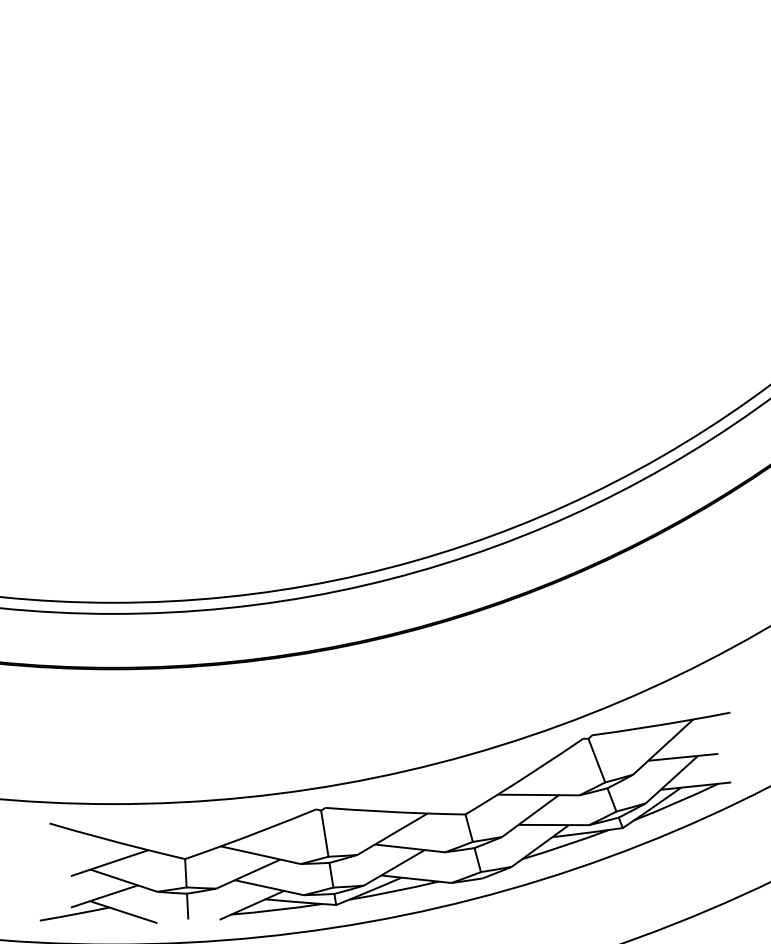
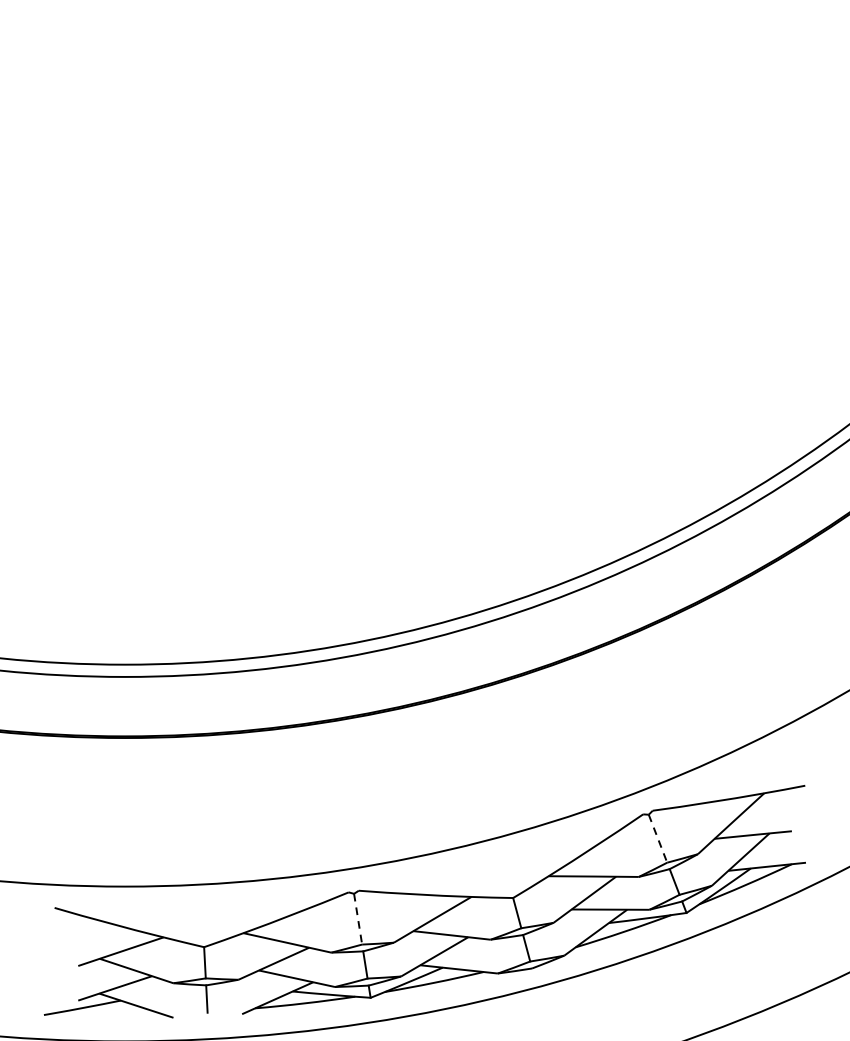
line: (597, 761) -> (658, 839), solid -> dashed
line: (324, 834) -> (357, 920), solid -> dashed

